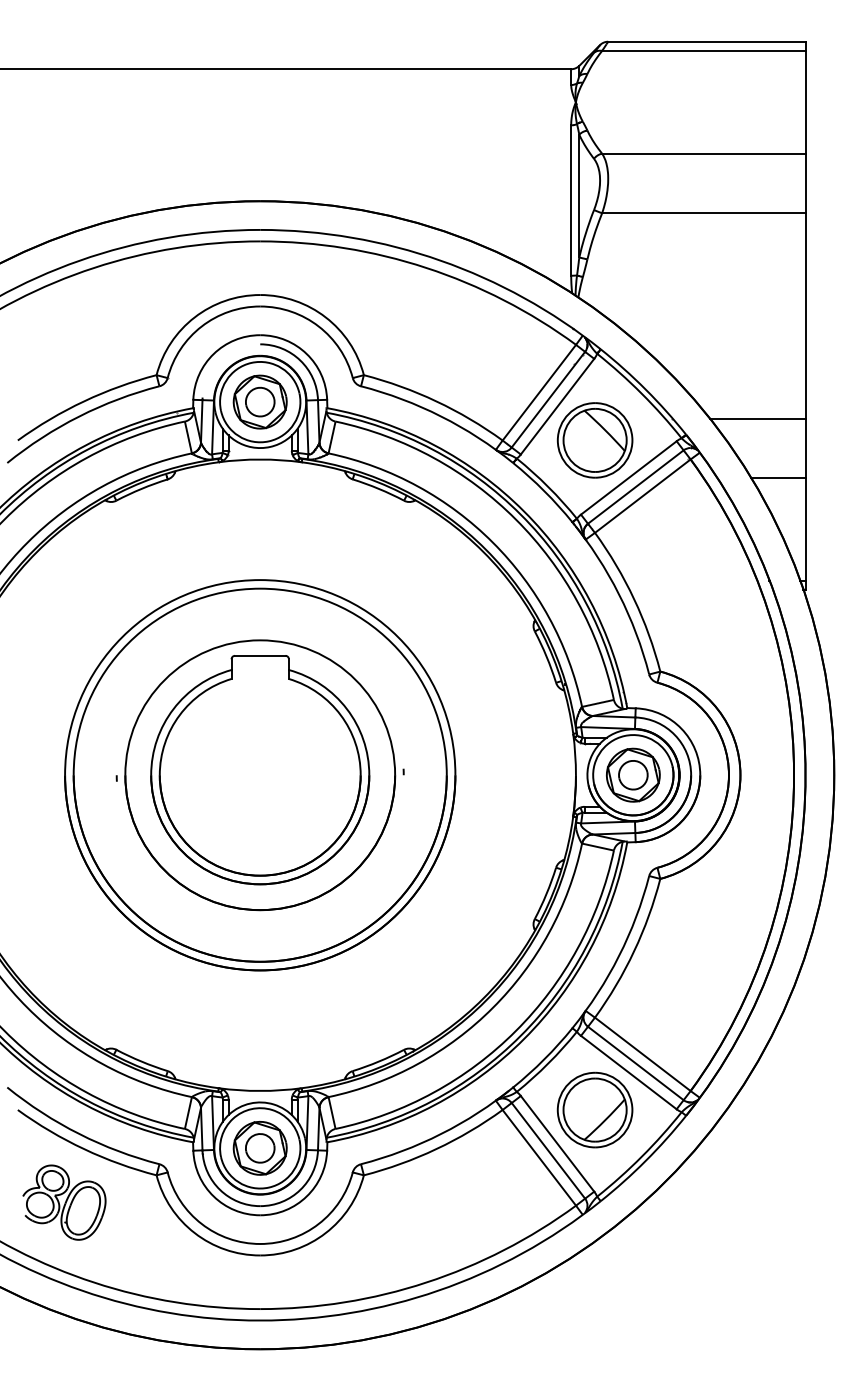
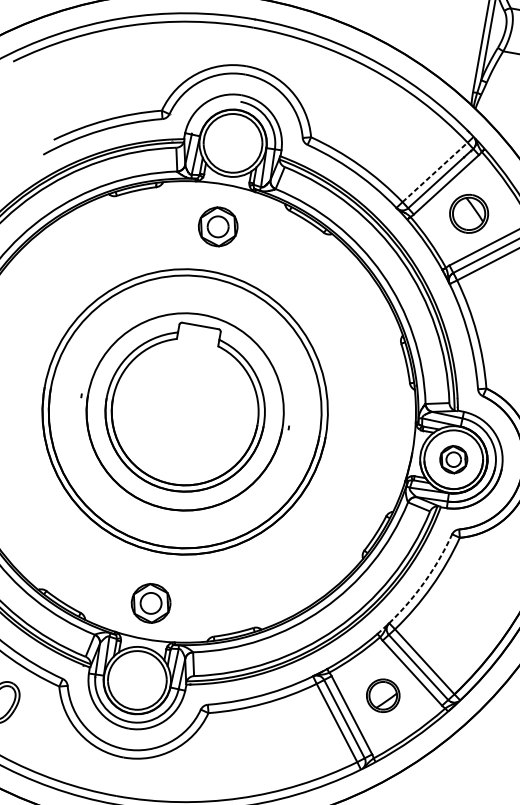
line: (539, 392) -> (435, 172), solid -> dashed
part: (259, 401) -> (217, 226), moved
part: (594, 440) -> (468, 213), size x0.7
part: (633, 774) -> (453, 459), size x0.7
arc: (618, 956) -> (419, 588), solid -> dashed
part: (594, 1109) -> (382, 695), size x0.6
part: (259, 1148) -> (150, 603), moved

